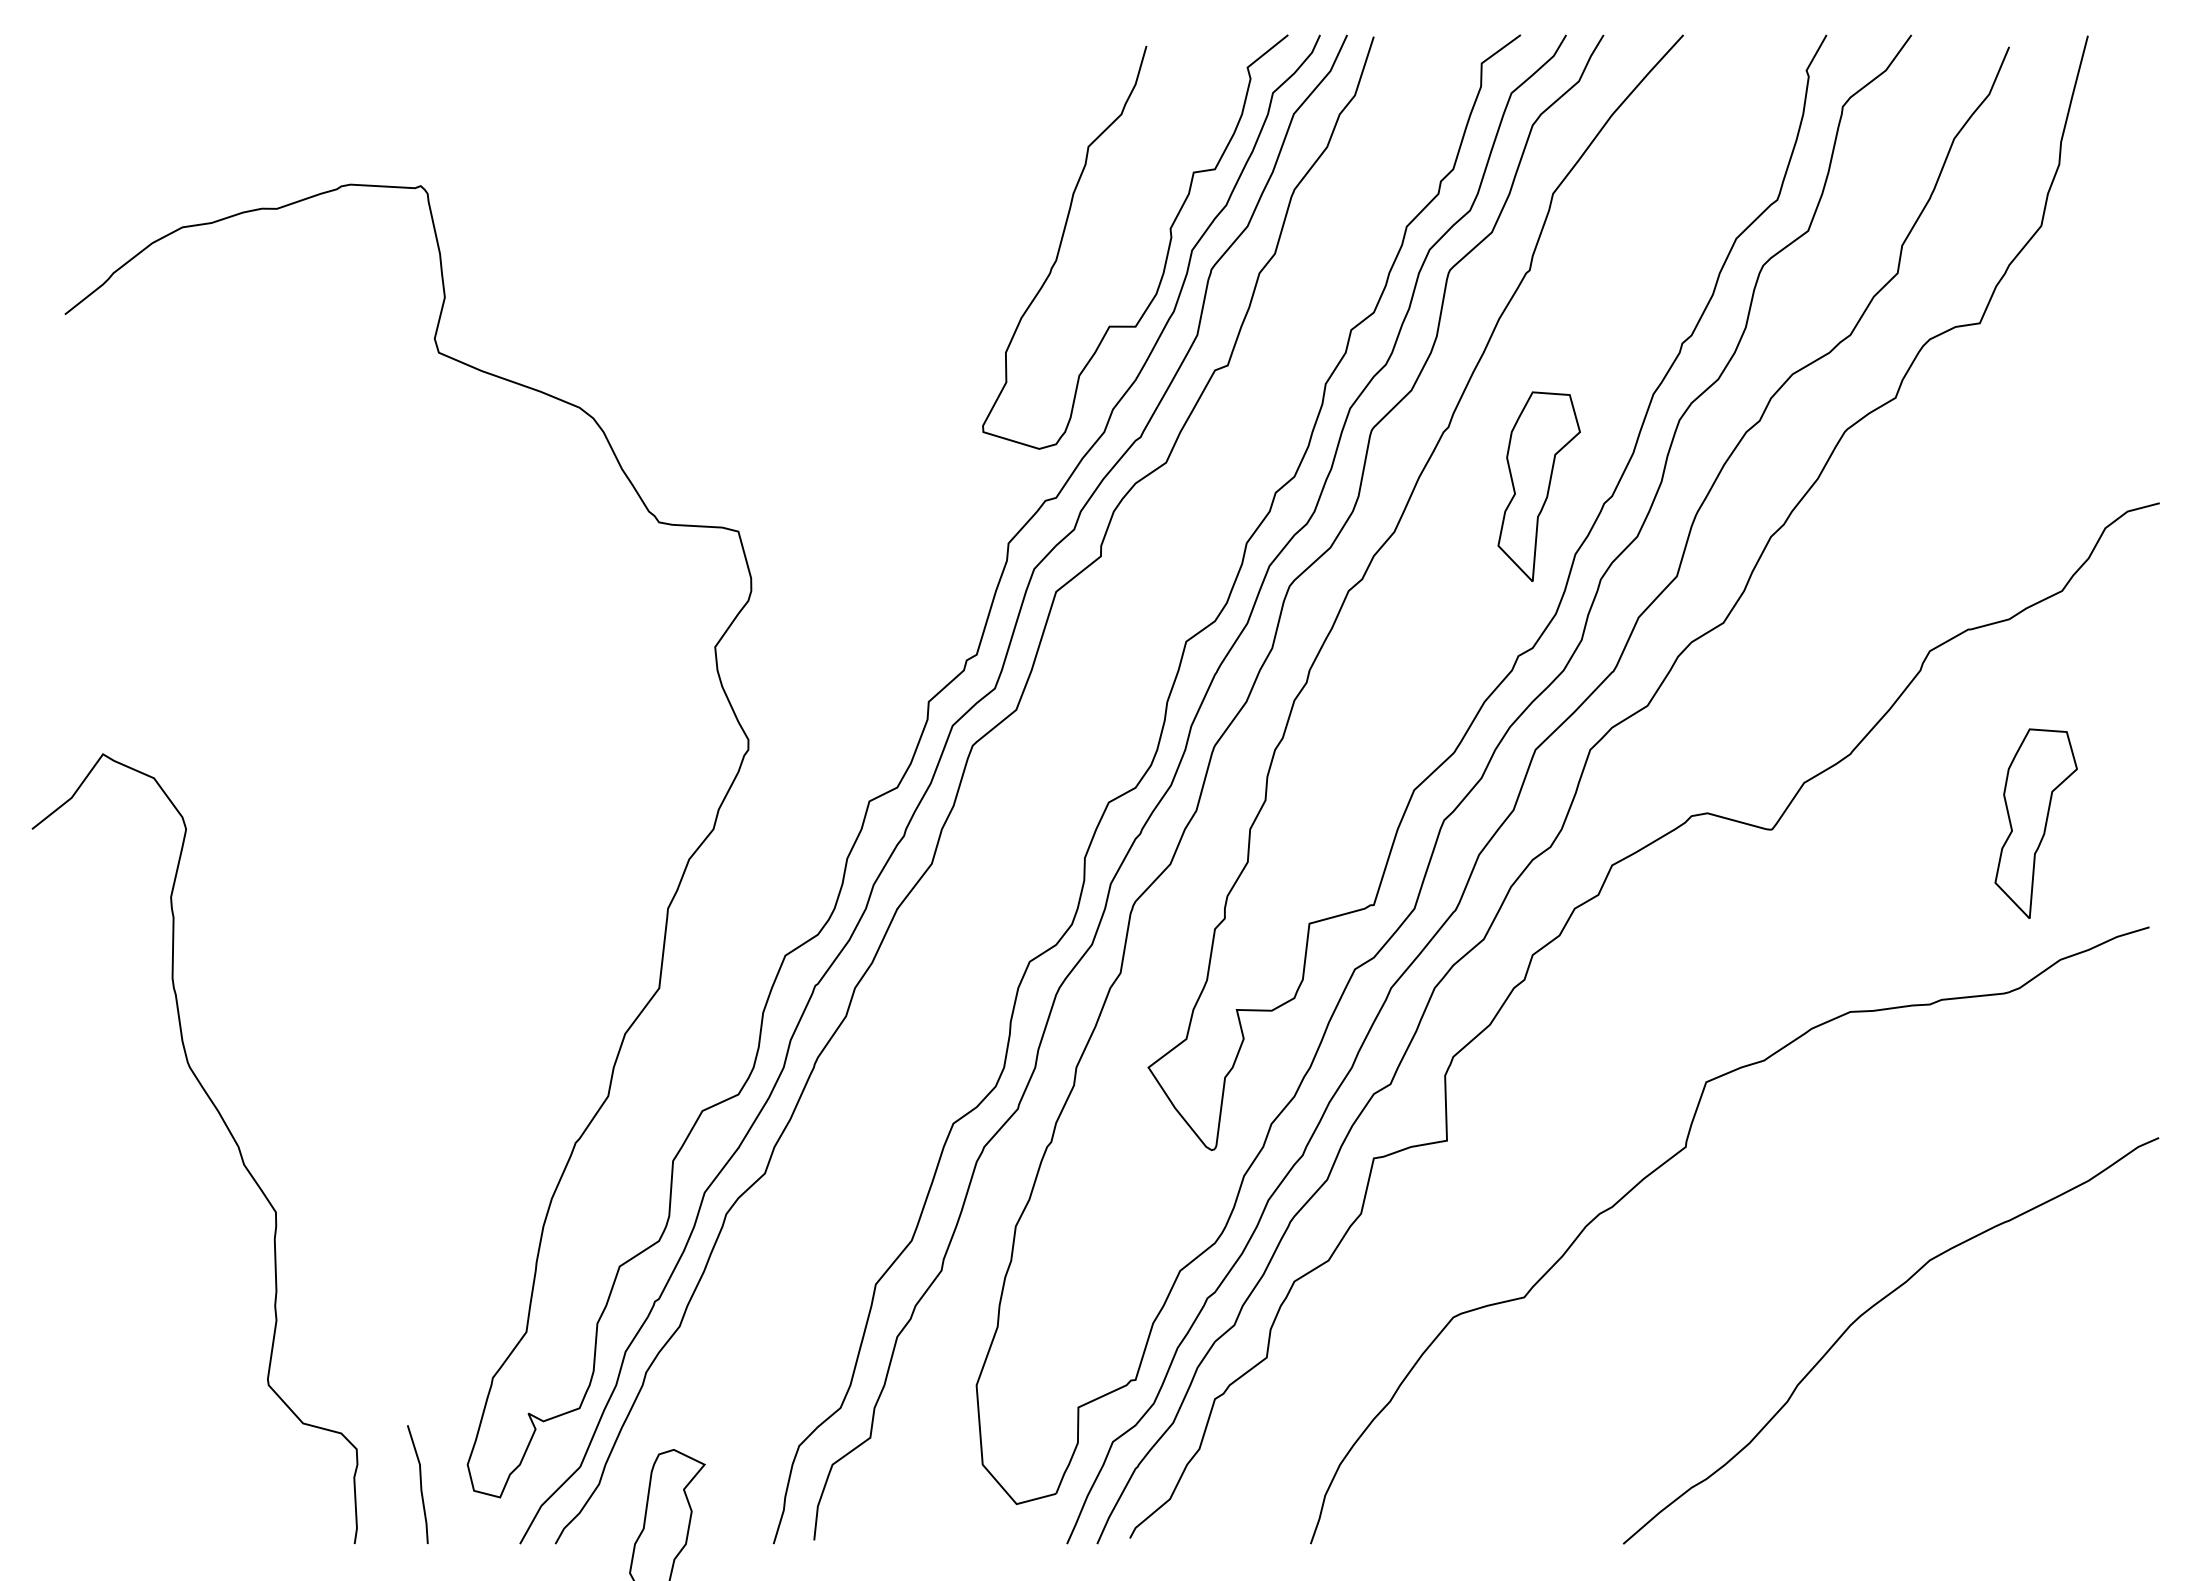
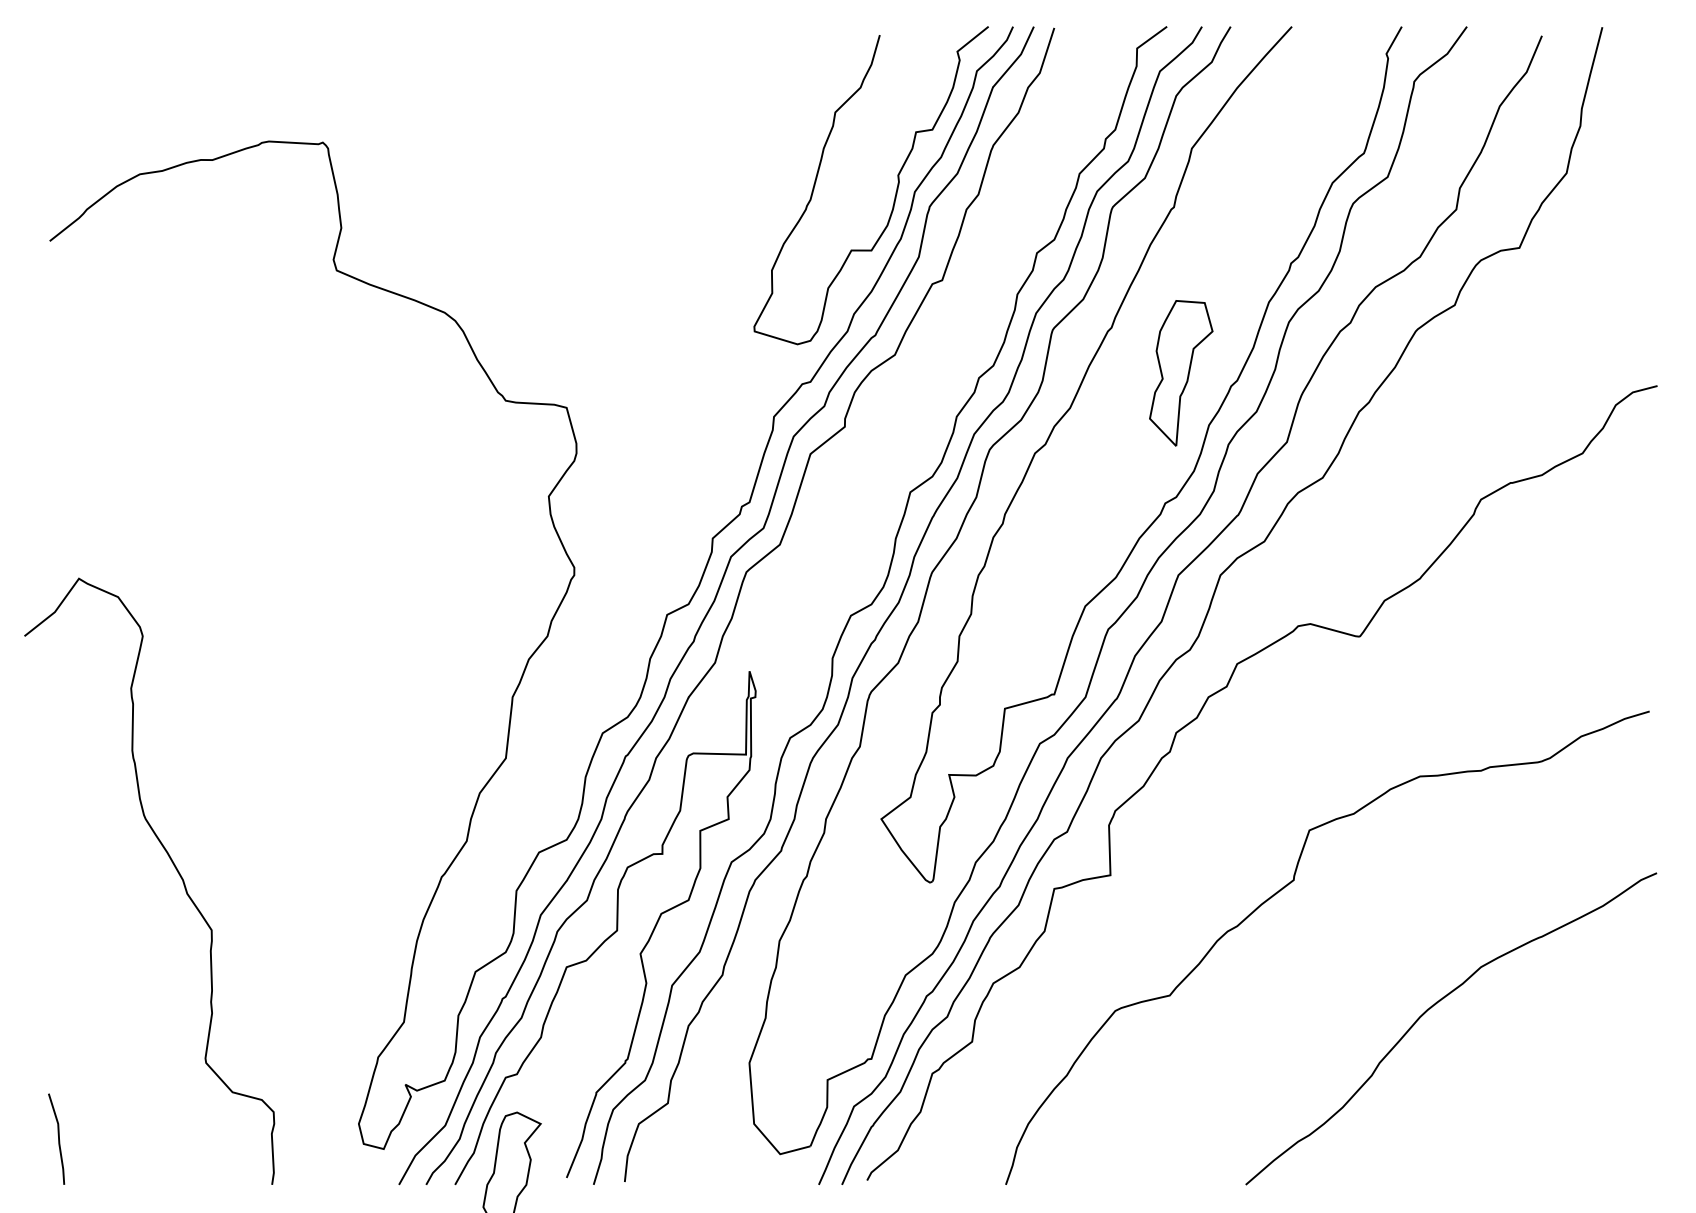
part: (2035, 823) -> (1562, 631), removed
curve: (795, 1218) -> (610, 934), added
line: (420, 1484) -> (58, 1139), moved

